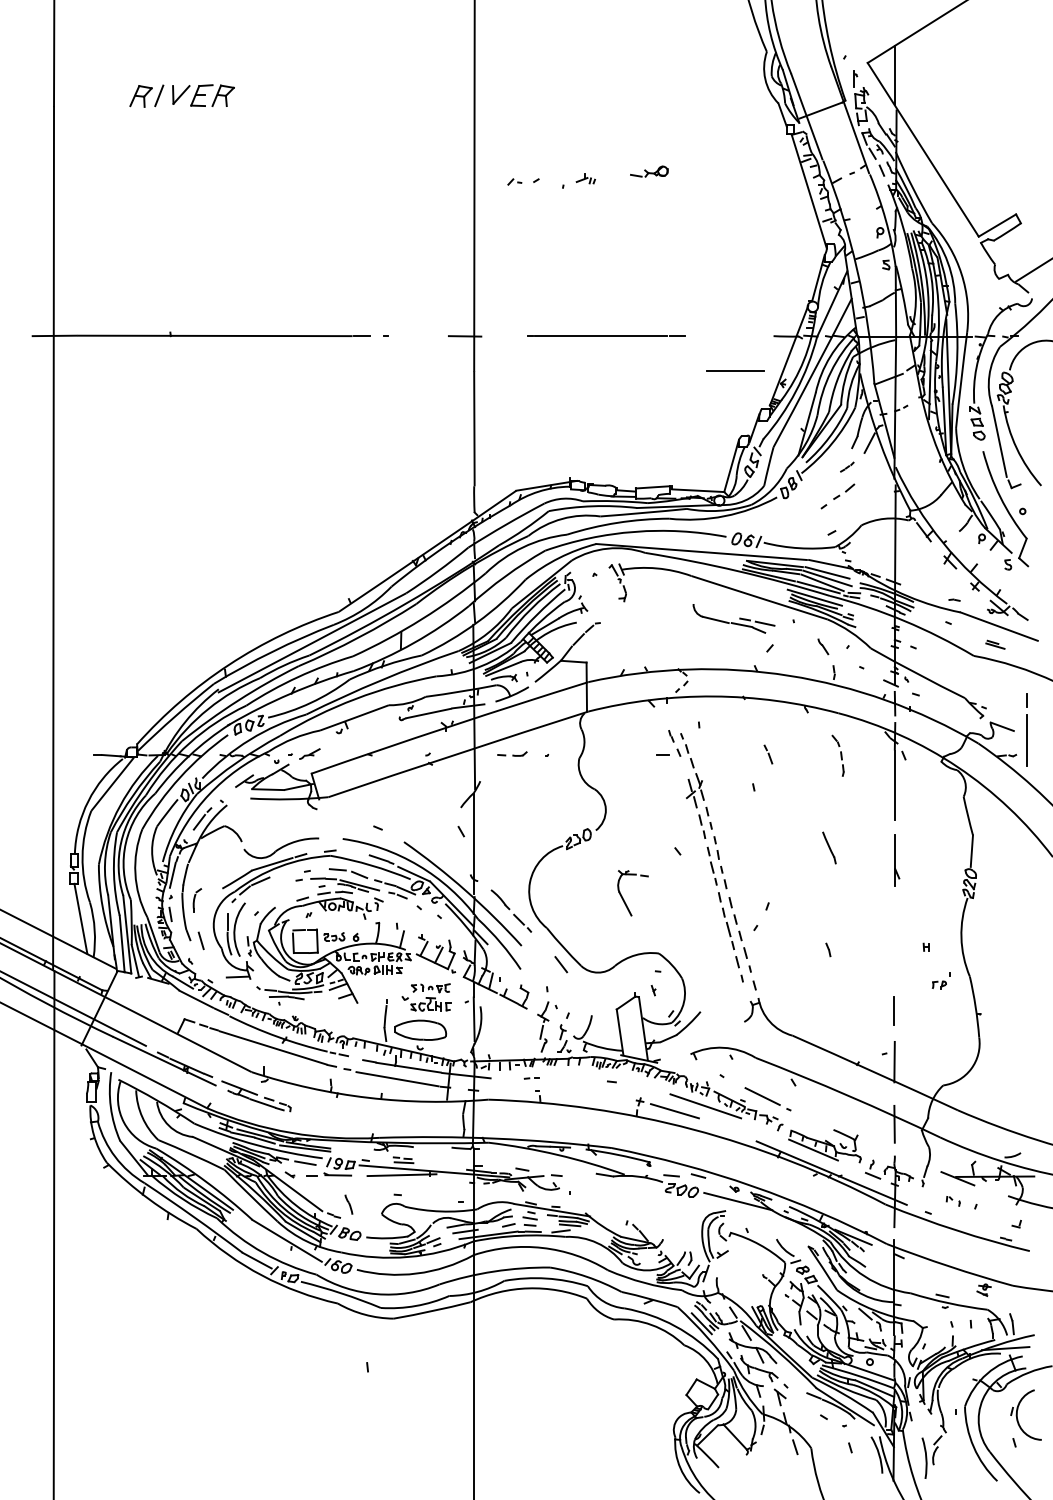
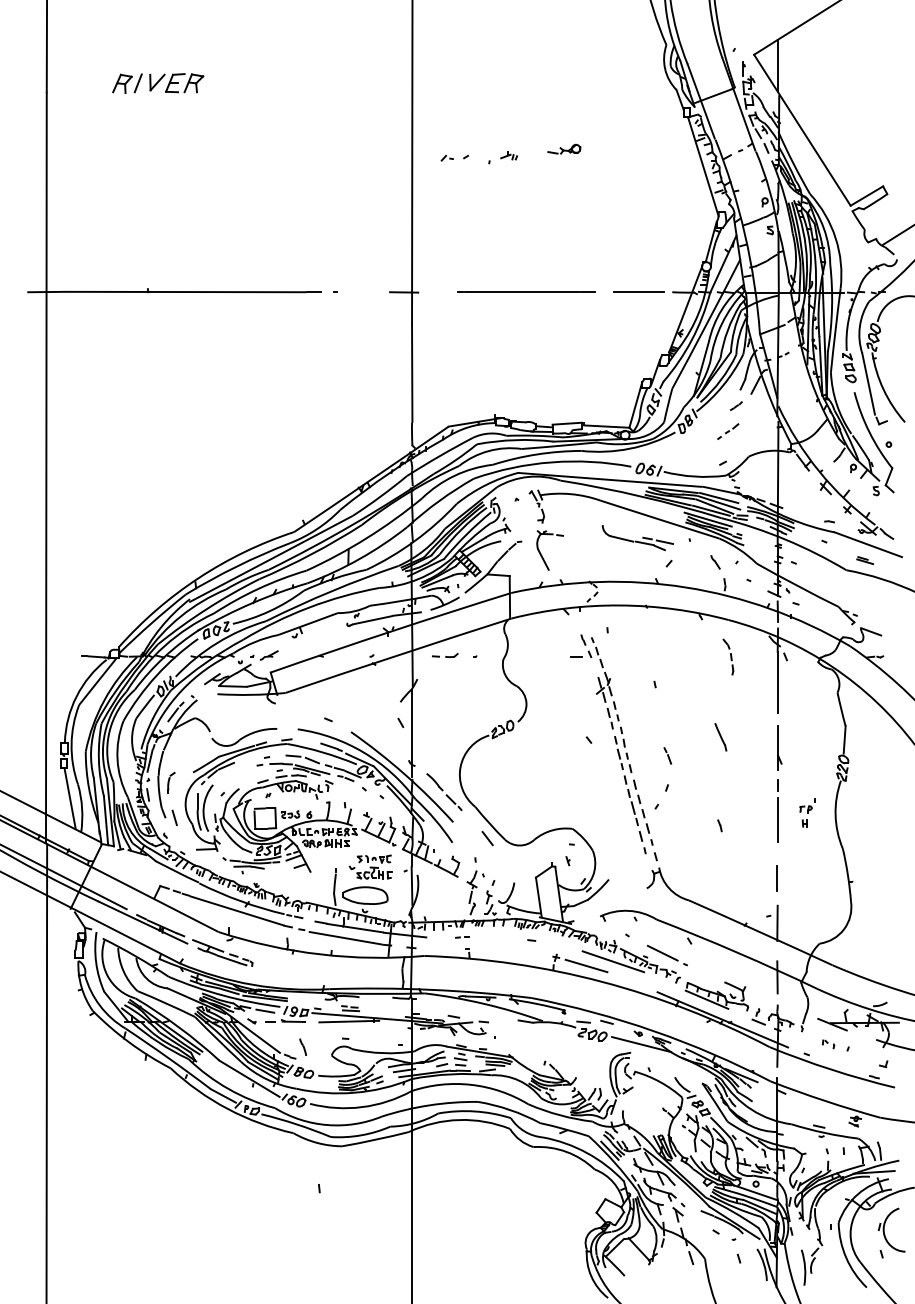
line: (735, 370) -> (639, 291), moved
part: (837, 496) -> (727, 431), size x0.71
line: (1026, 729) -> (777, 810), moved
line: (768, 754) -> (667, 755), moved
part: (623, 897) -> (541, 554), moved
part: (941, 980) -> (807, 805), moved

